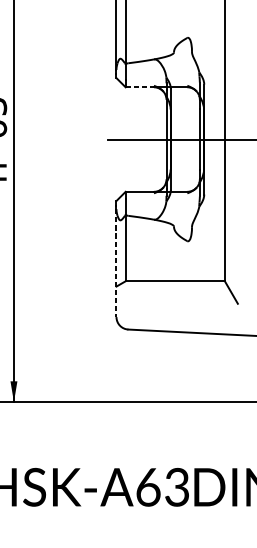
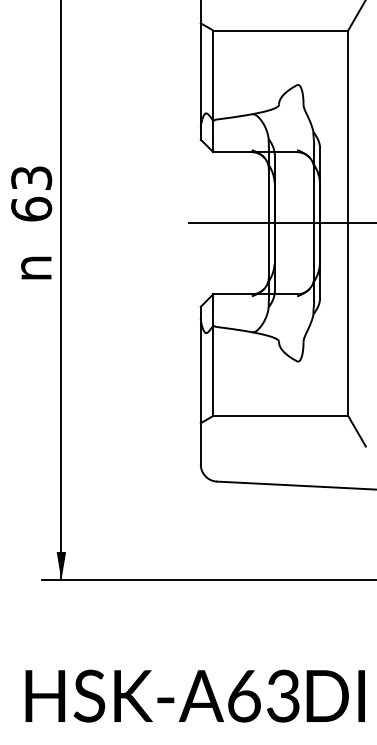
line: (140, 87) -> (233, 152), dashed -> solid
line: (116, 263) -> (200, 391), dashed -> solid

